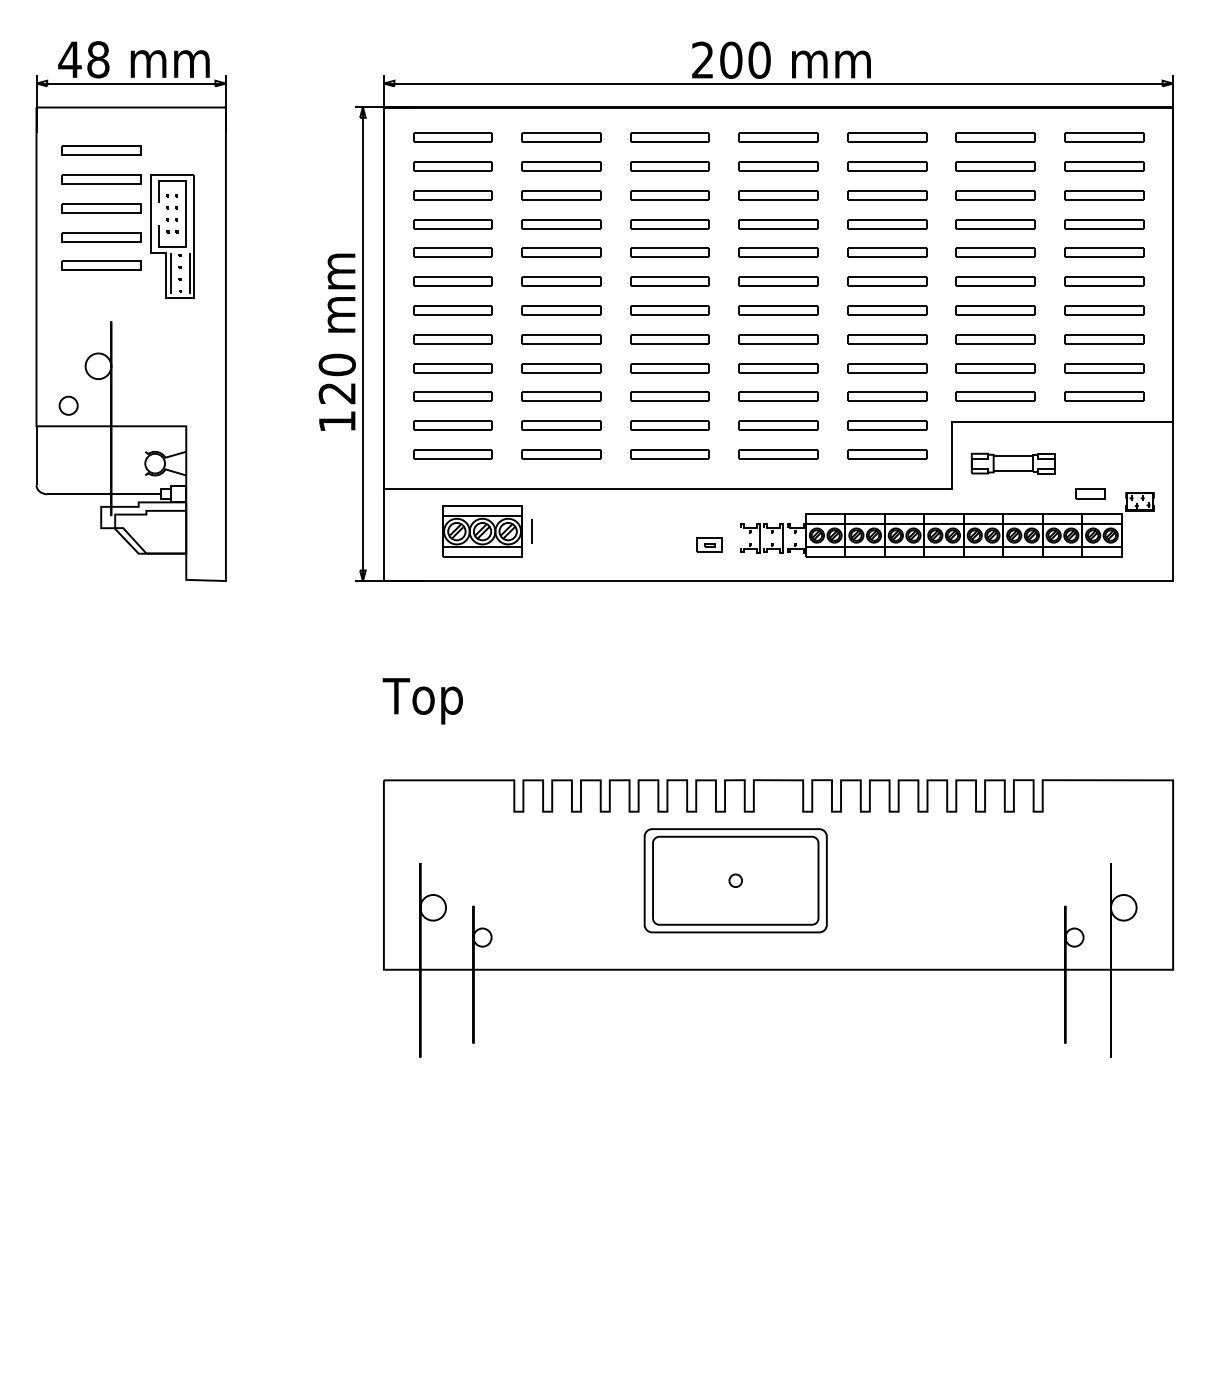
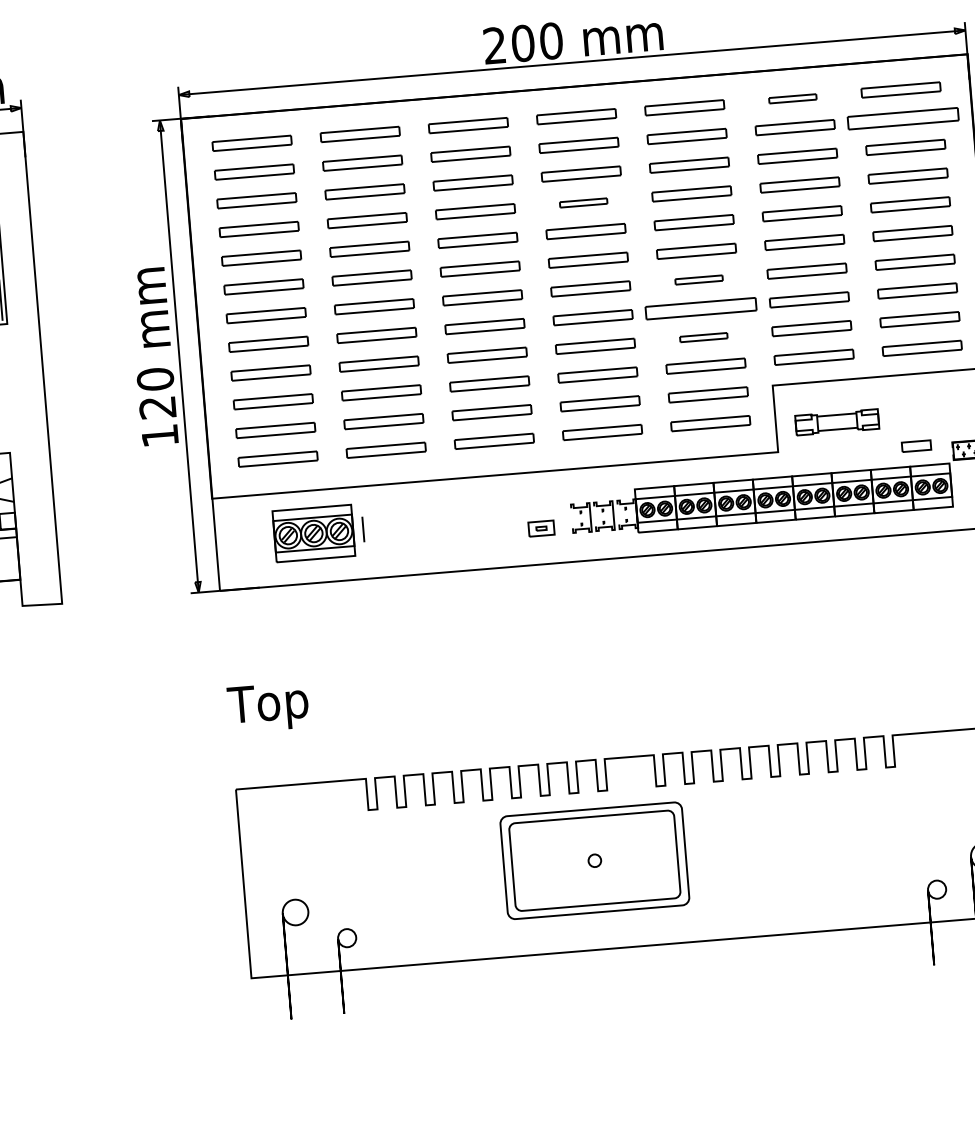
part: (995, 137) -> (792, 98), size x0.6
part: (1104, 166) -> (903, 118), size x1.4
part: (778, 224) -> (583, 203), size x0.6
part: (887, 310) -> (699, 280), size x0.6
part: (887, 339) -> (701, 308), size x1.4
part: (887, 368) -> (704, 337), size x0.6

